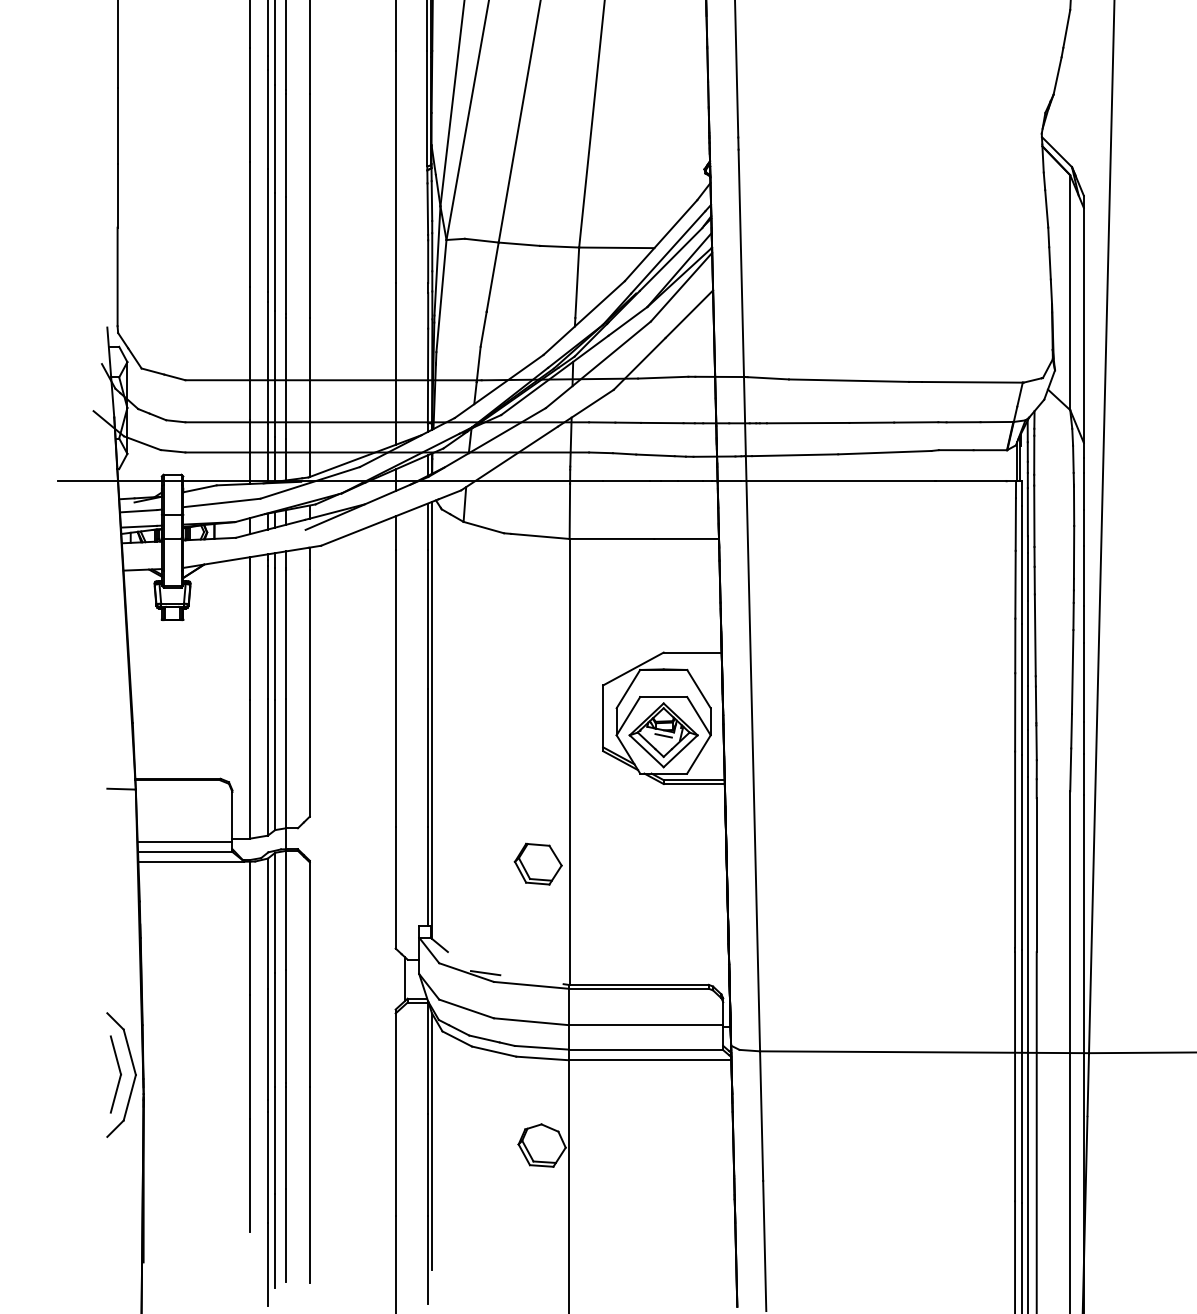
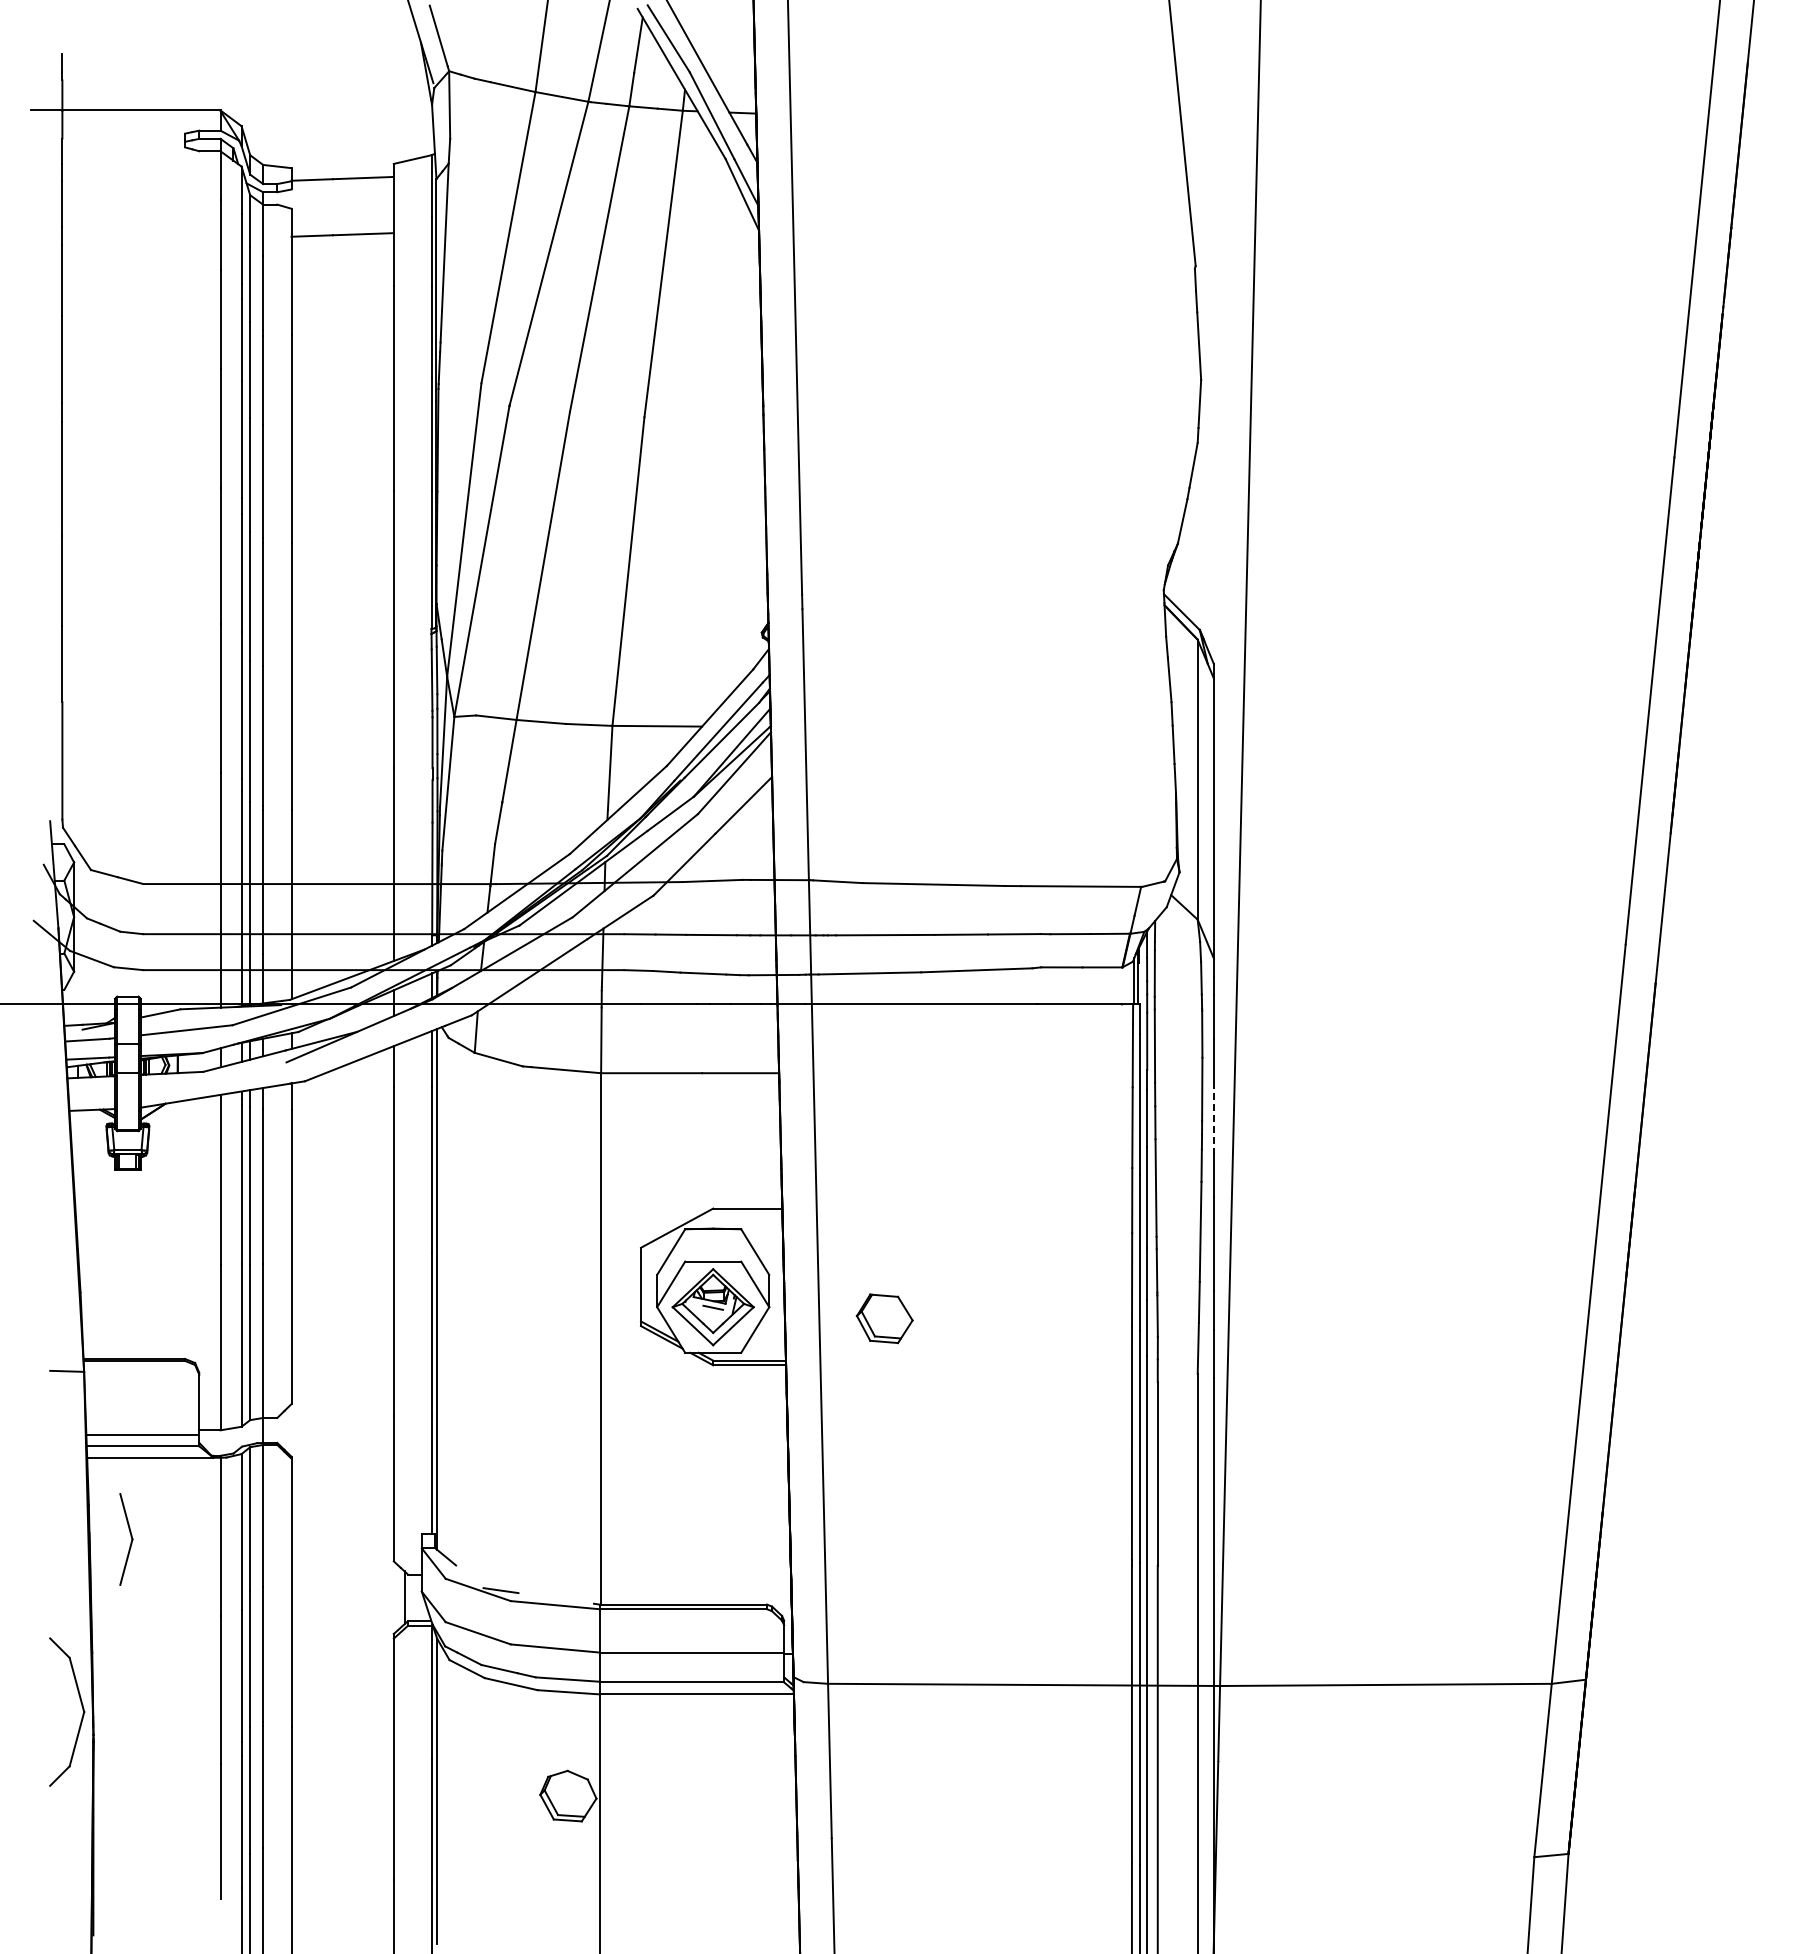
line: (1083, 576) -> (1213, 1117), solid -> dashed
part: (538, 863) -> (884, 1318), moved
part: (116, 1074) -> (126, 1539), moved

